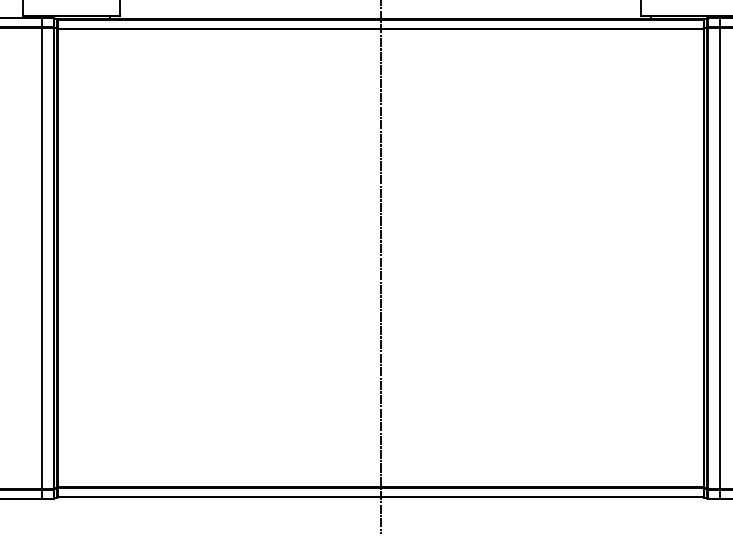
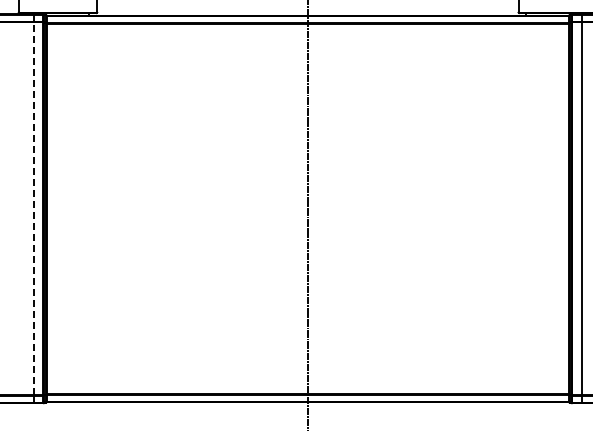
line: (41, 257) -> (33, 208), solid -> dashed

